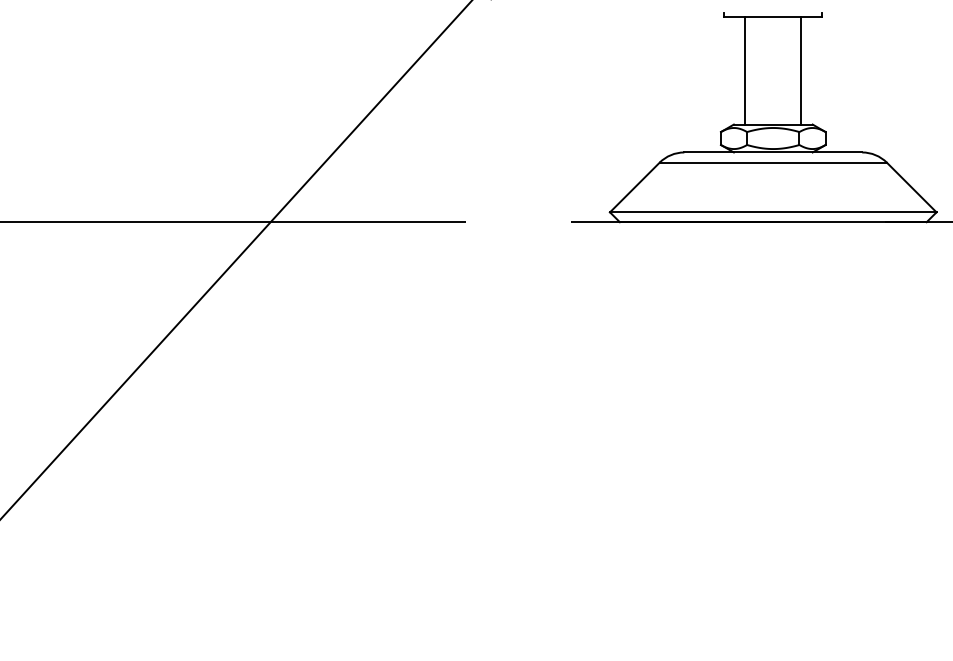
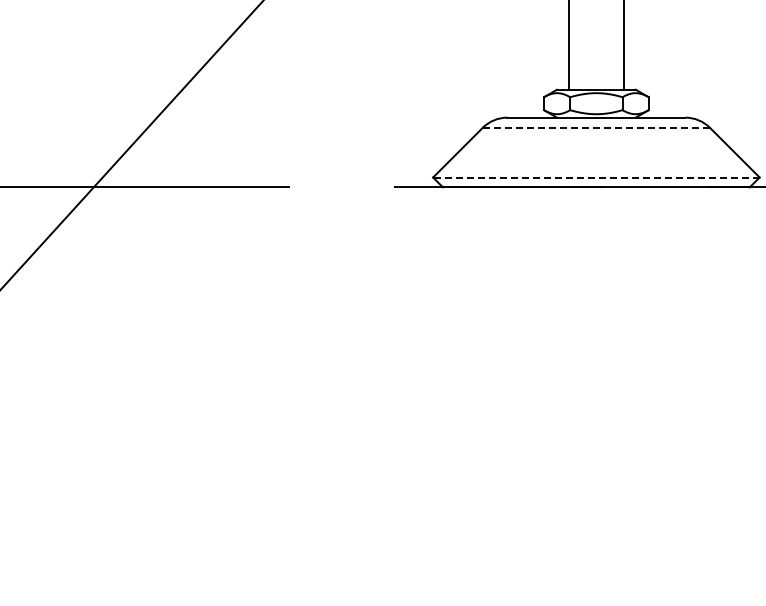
line: (773, 162) -> (596, 127), solid -> dashed
line: (772, 212) -> (595, 177), solid -> dashed

